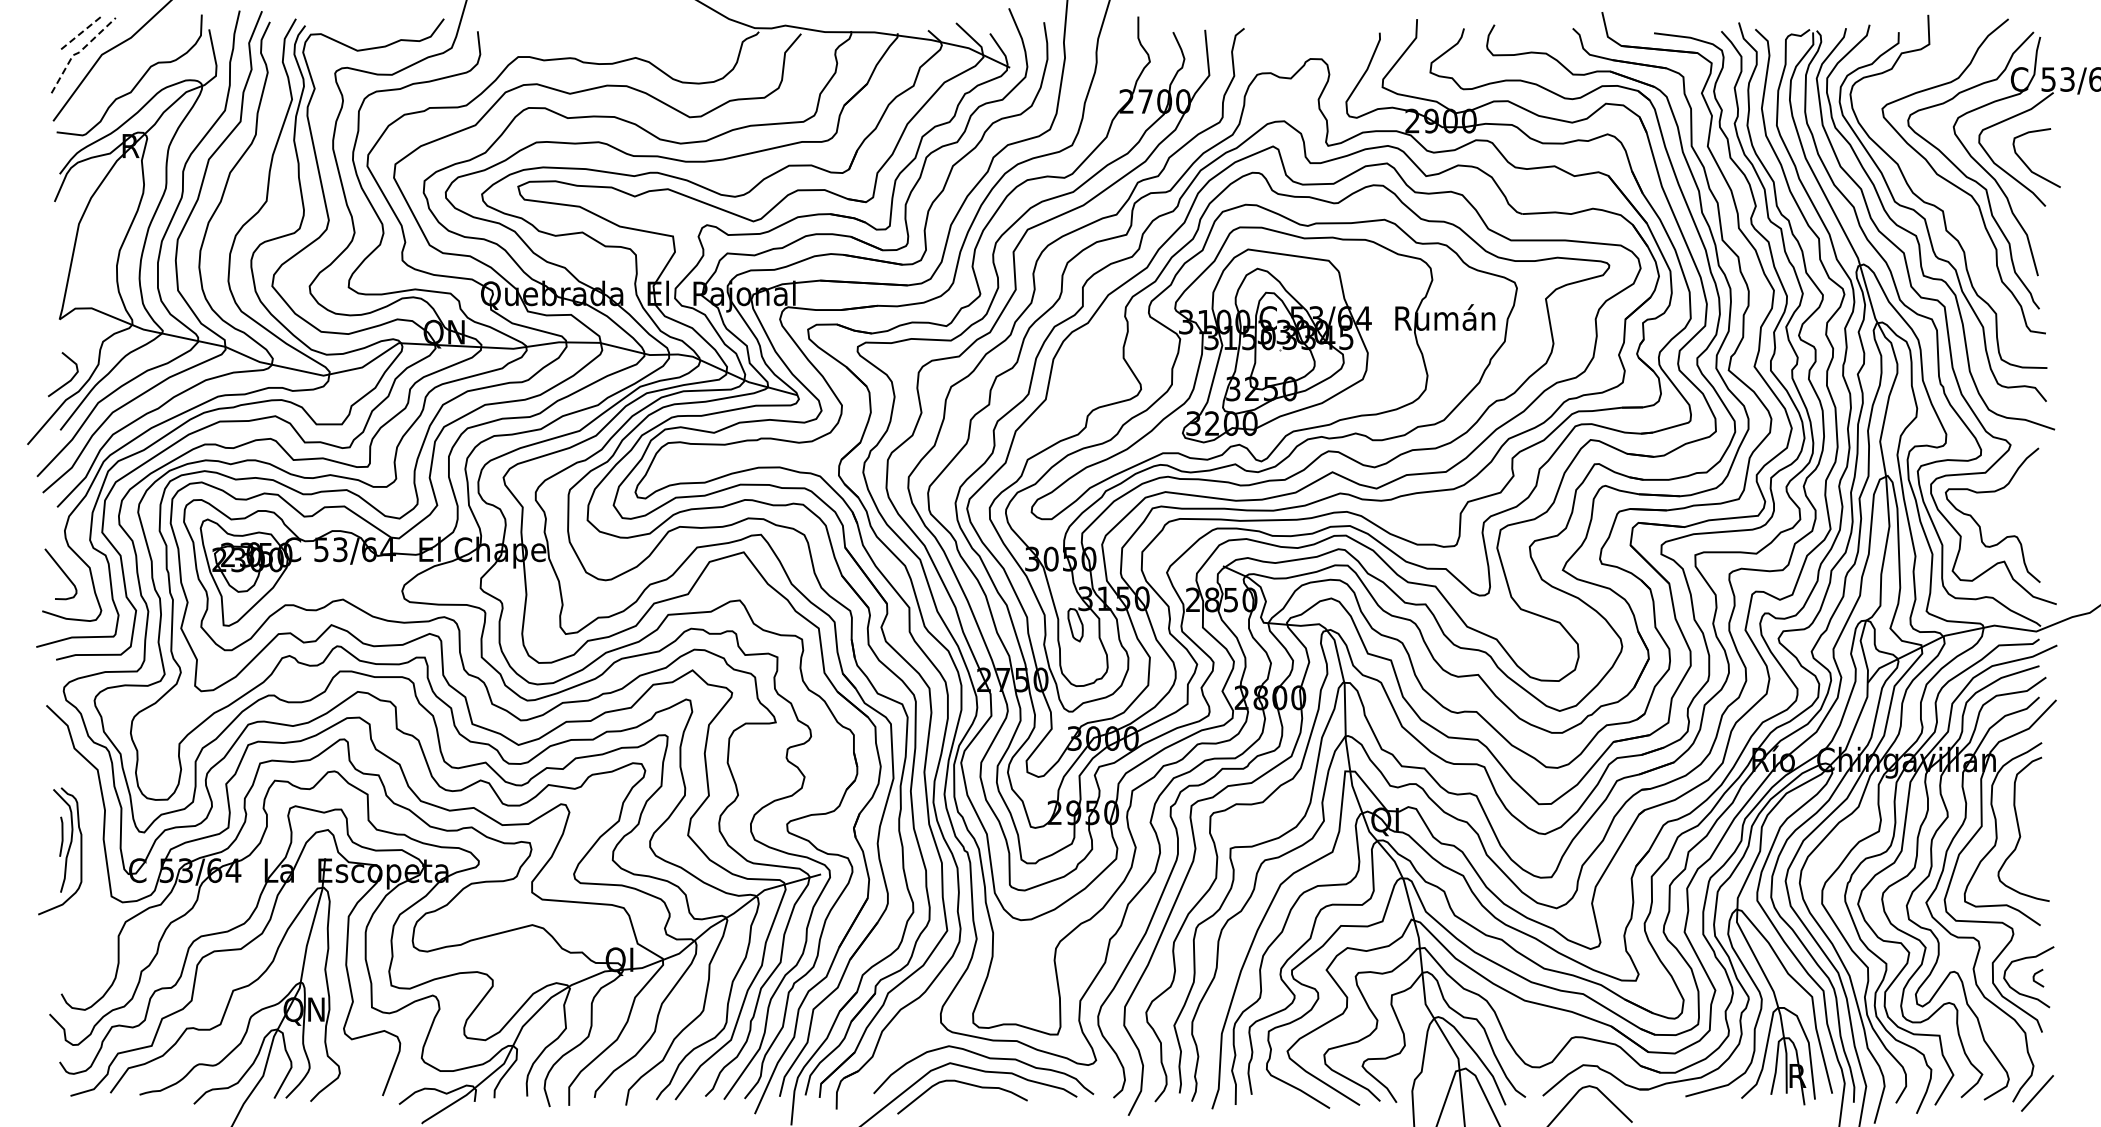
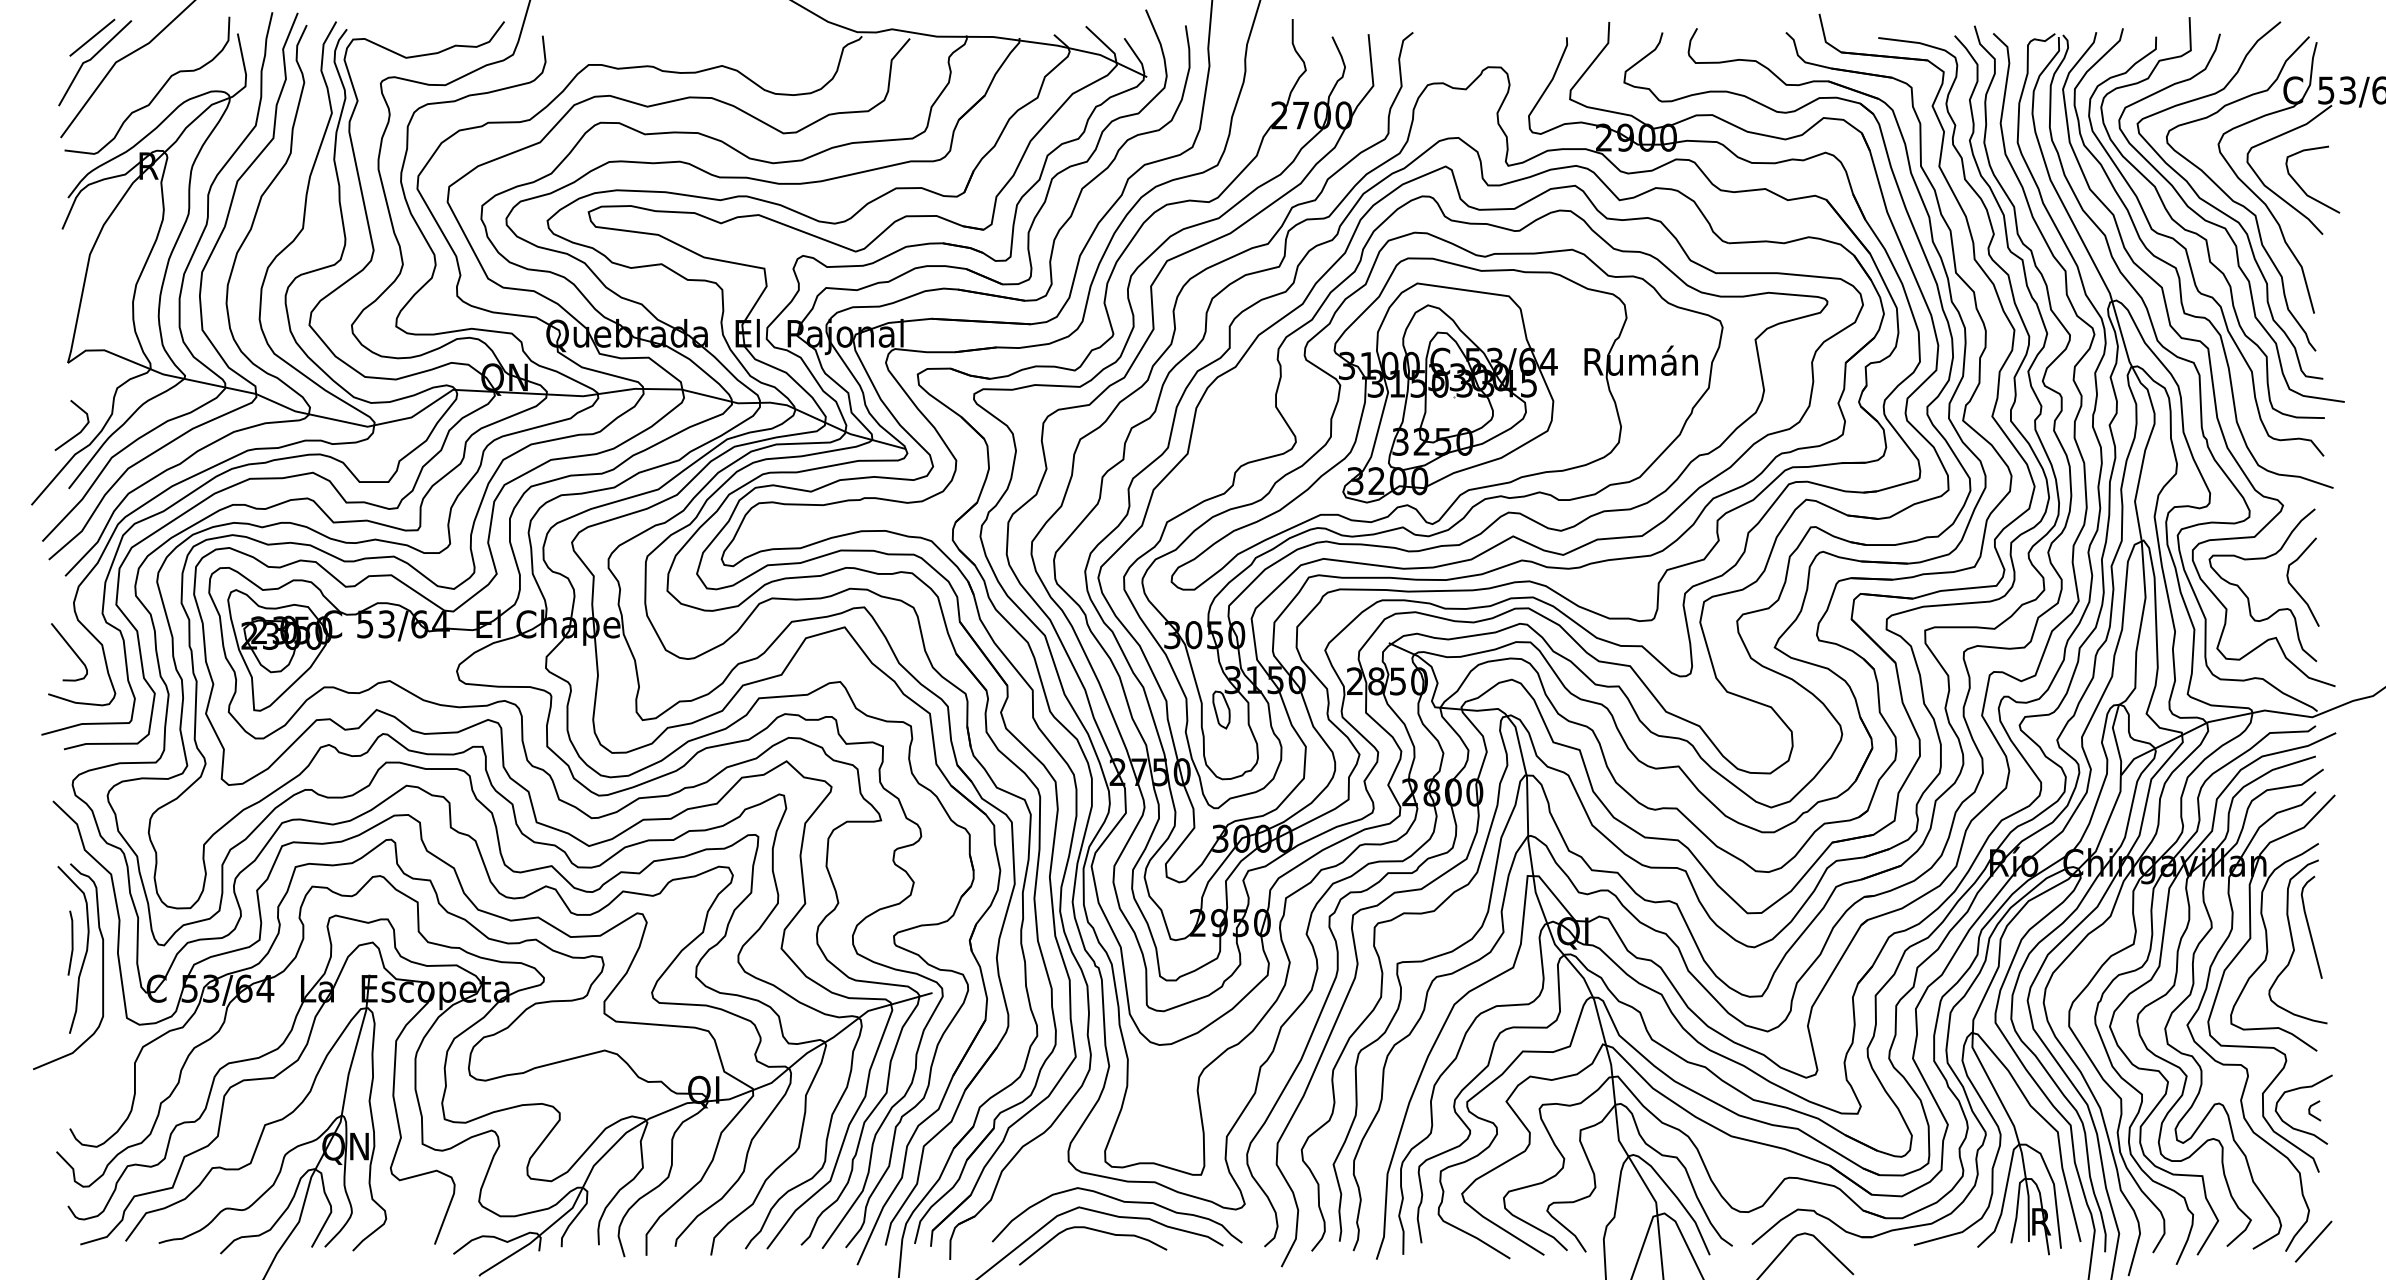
line: (81, 33) -> (92, 38), dashed -> solid
line: (79, 52) -> (90, 59), dashed -> solid
curve: (1960, 200) -> (2226, 227), added
curve: (2021, 518) -> (2295, 588), added
curve: (2034, 816) -> (2310, 927), added
part: (59, 851) -> (67, 966), size x1.43

